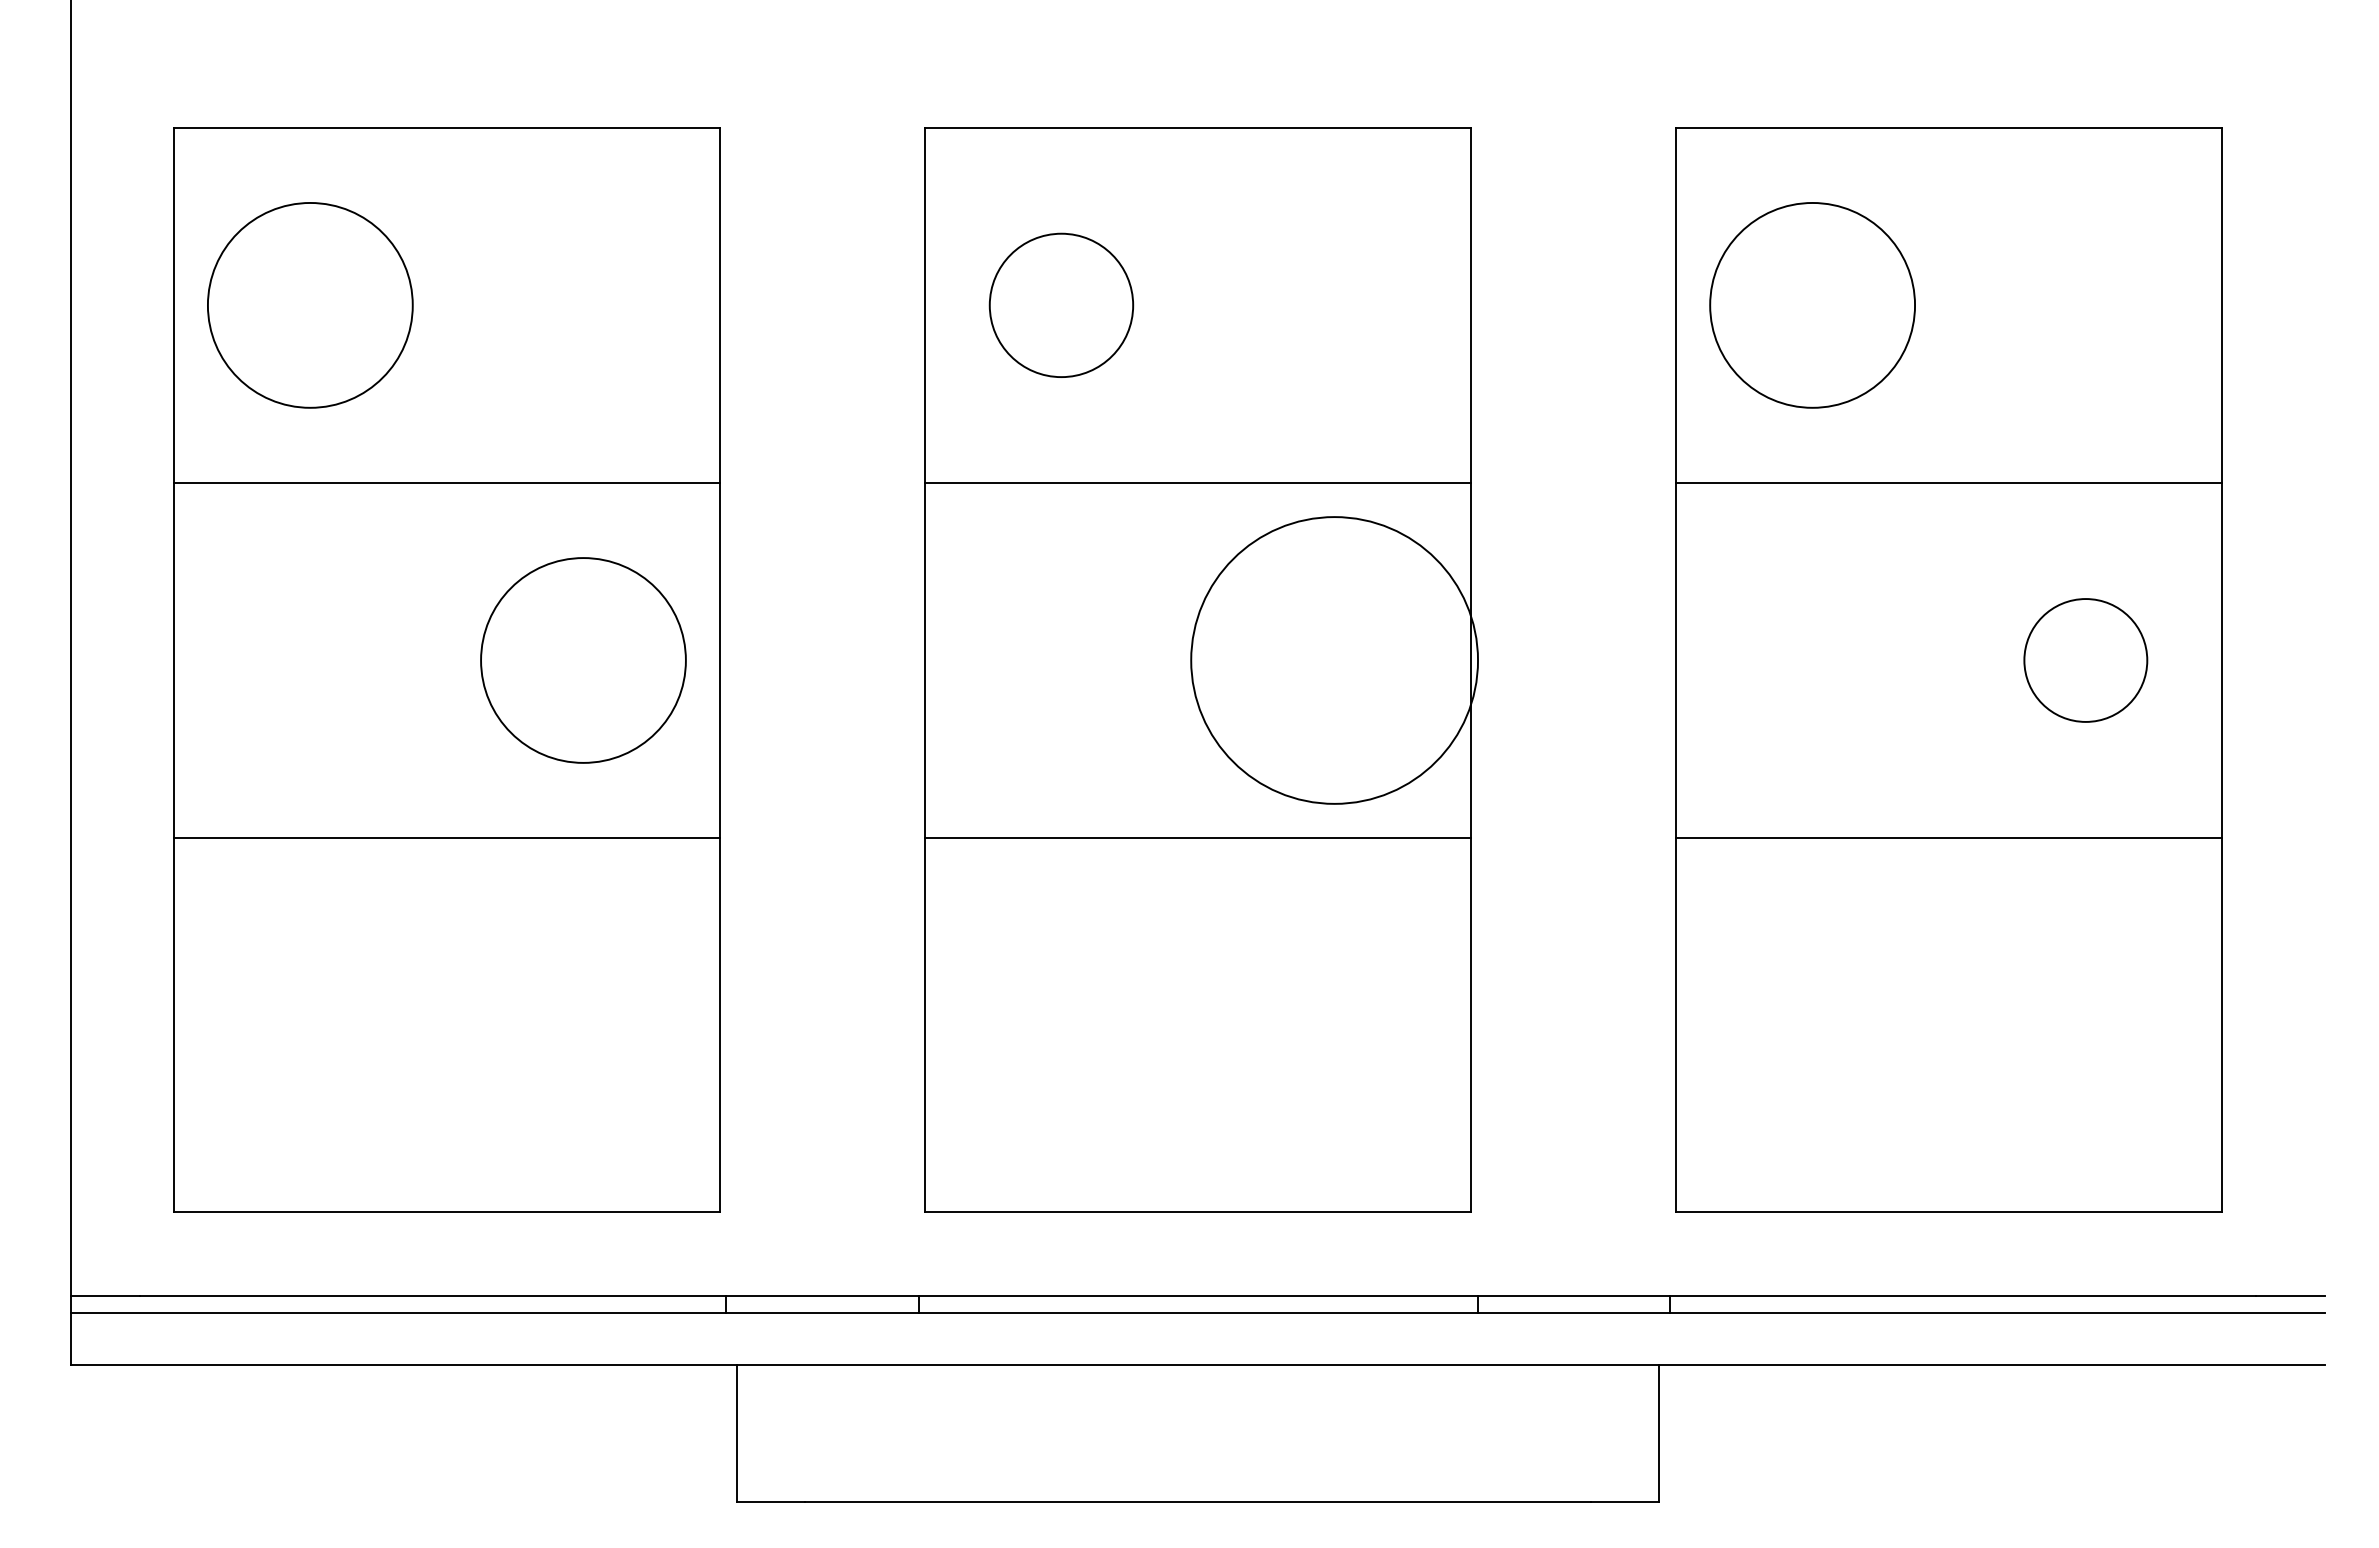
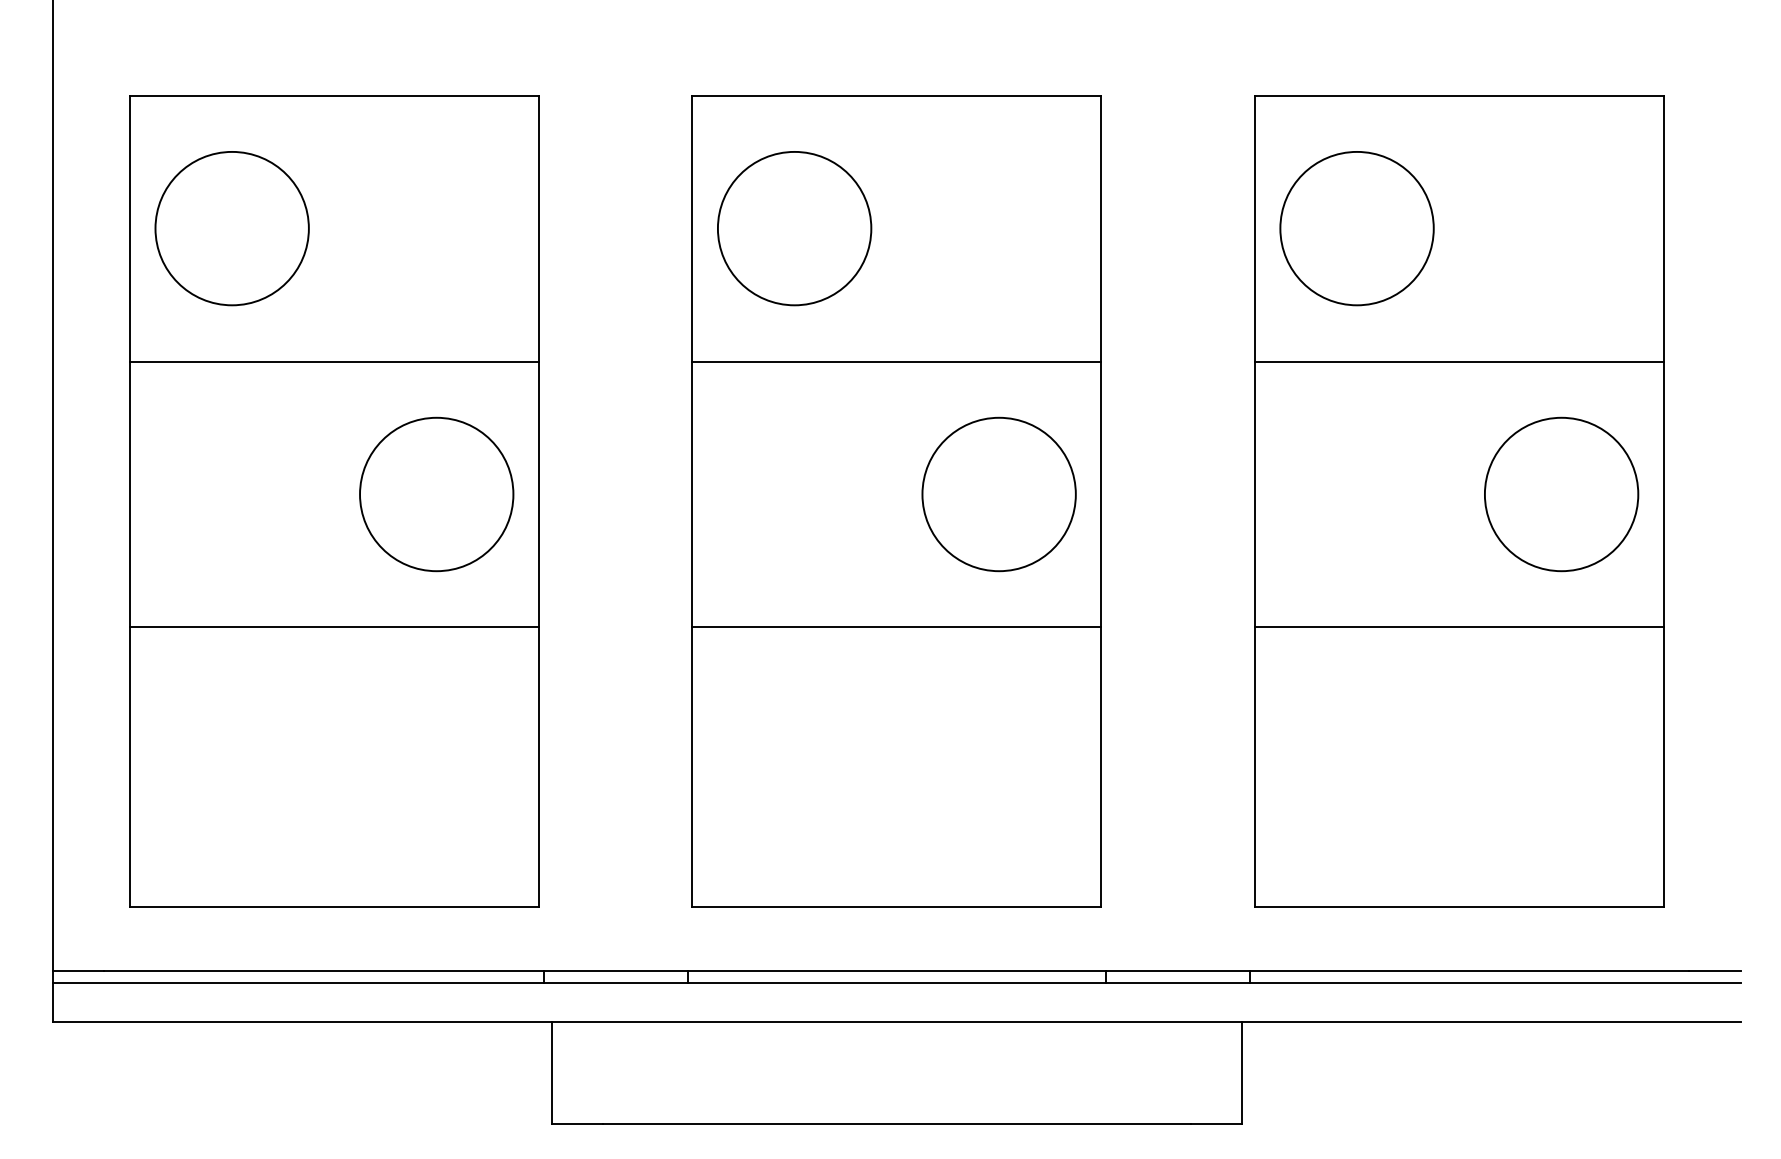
circle: (1061, 305) -> (794, 228), size x1.43
circle: (1334, 660) -> (999, 494), size x0.71
circle: (2085, 660) -> (1561, 494), size x1.67

